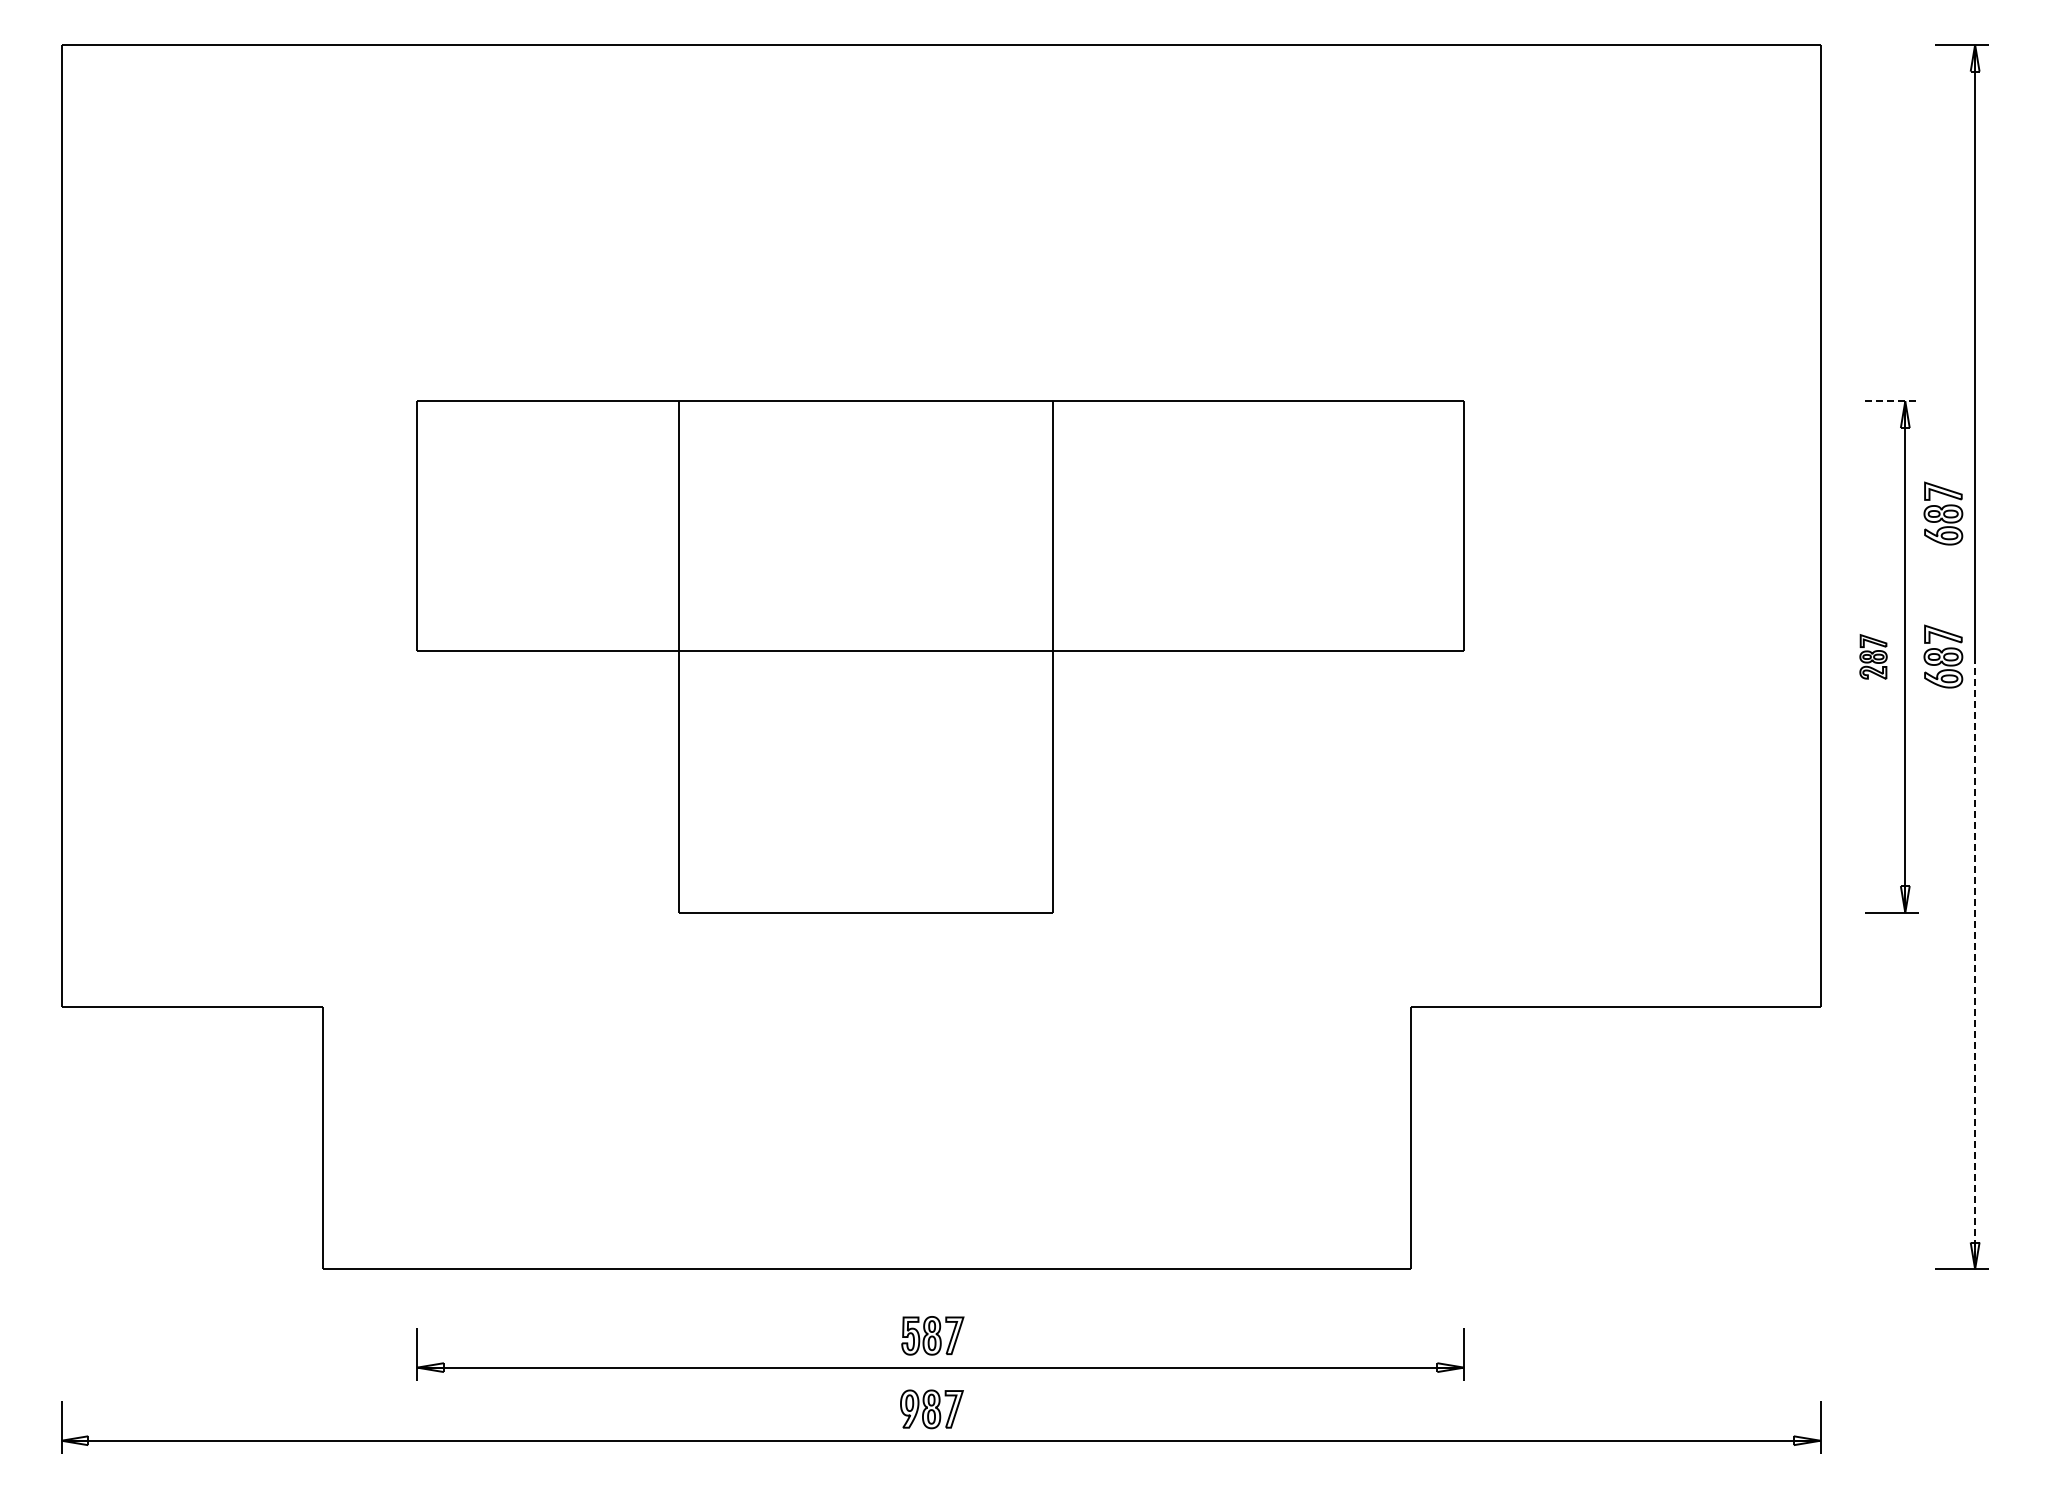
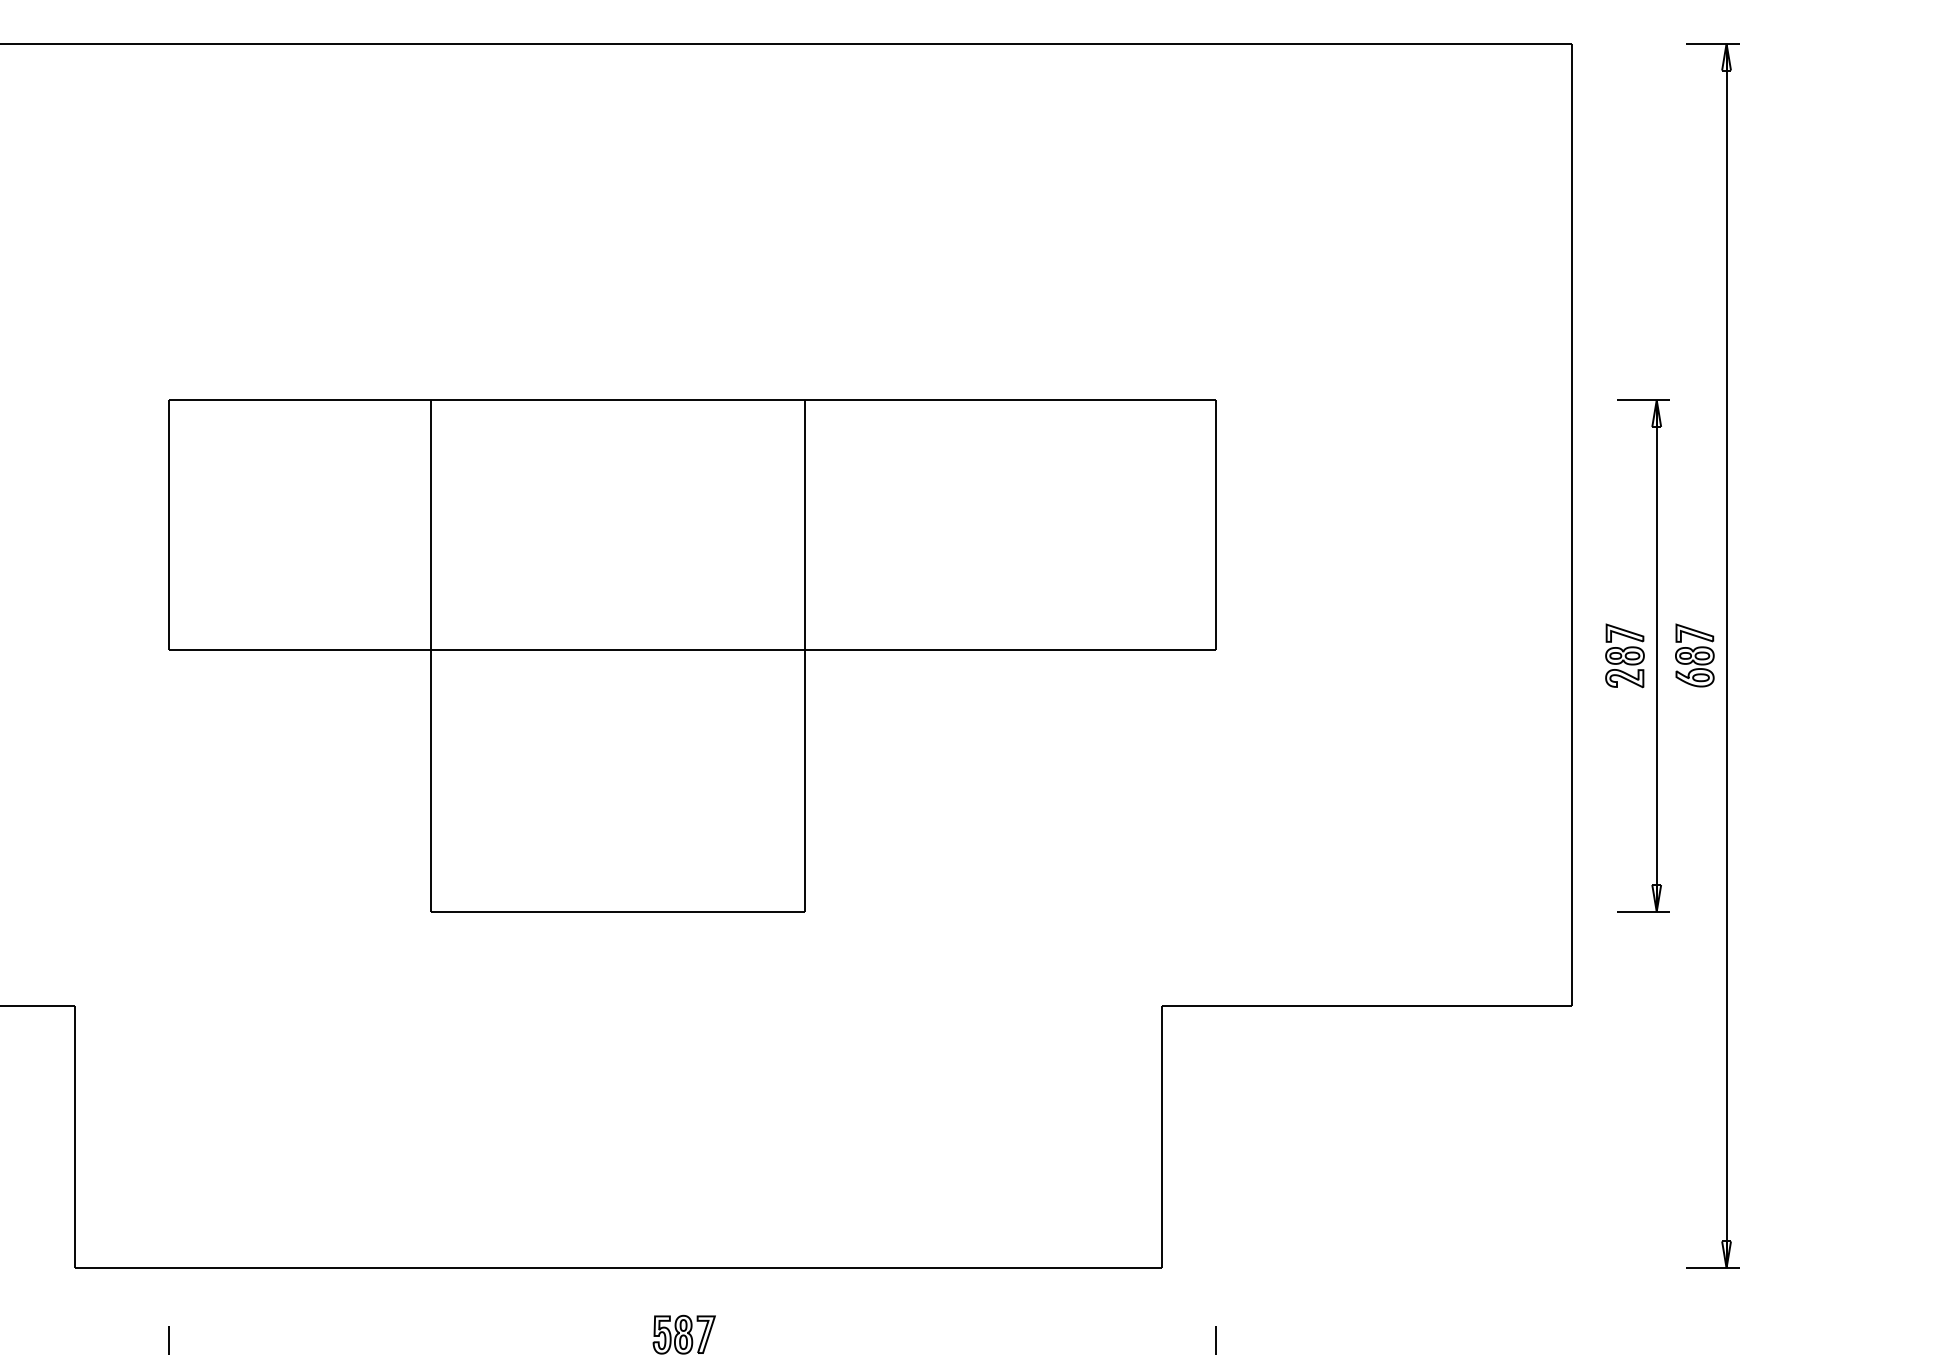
line: (1891, 401) -> (1642, 400), dashed -> solid
part: (1943, 513) -> (1694, 512), removed
part: (1873, 656) -> (1624, 655), size x1.43
line: (1975, 962) -> (1726, 961), dashed -> solid

